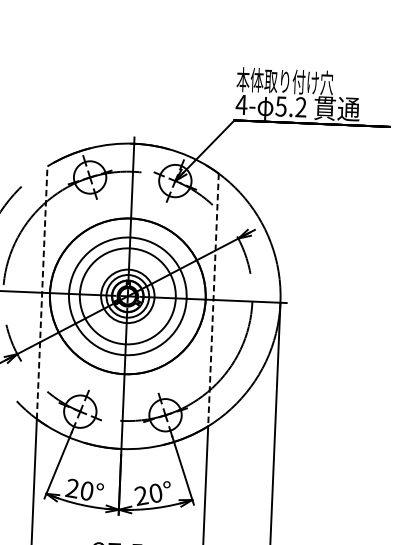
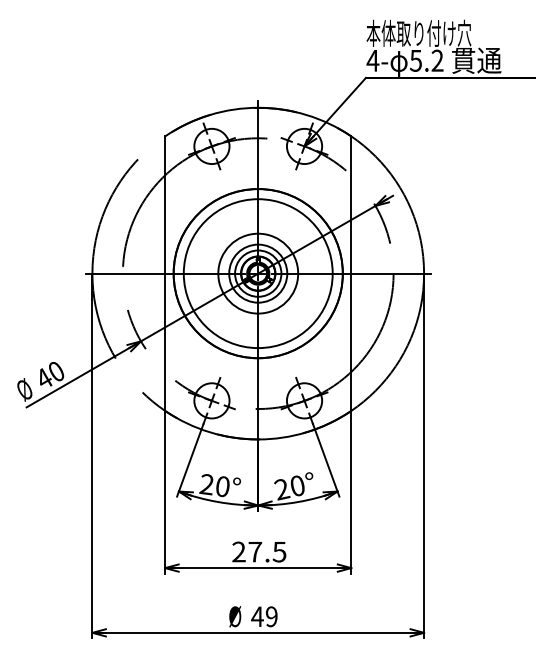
line: (42, 292) -> (165, 273), dashed -> solid
circle: (127, 296) -> (257, 273), size x1.43
circle: (128, 296) -> (258, 273), size x0.62
line: (213, 300) -> (351, 274), dashed -> solid

